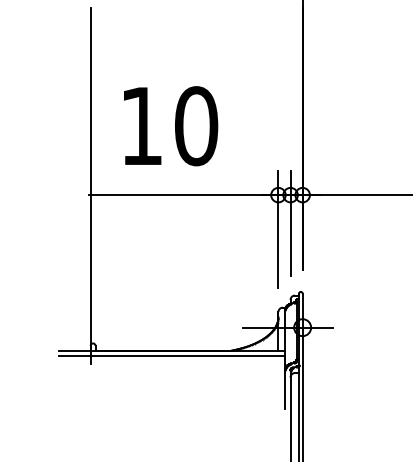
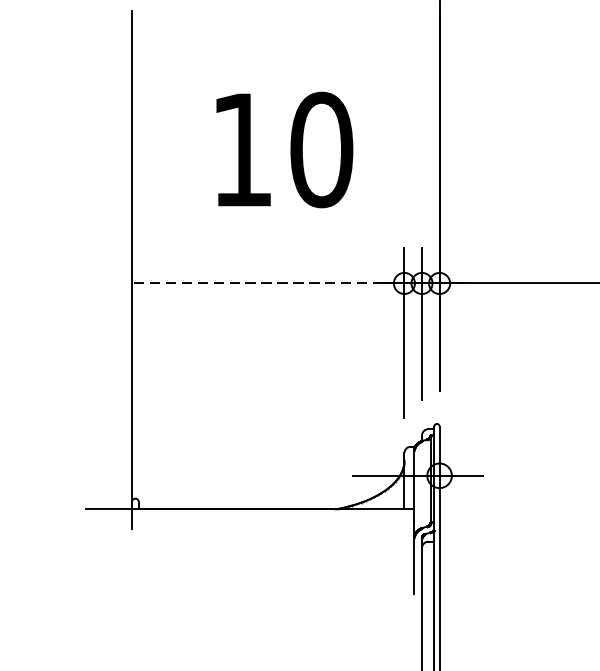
text: (171, 126) -> (285, 150), moved
line: (176, 195) -> (256, 283), solid -> dashed
line: (172, 355) -> (250, 516), removed

